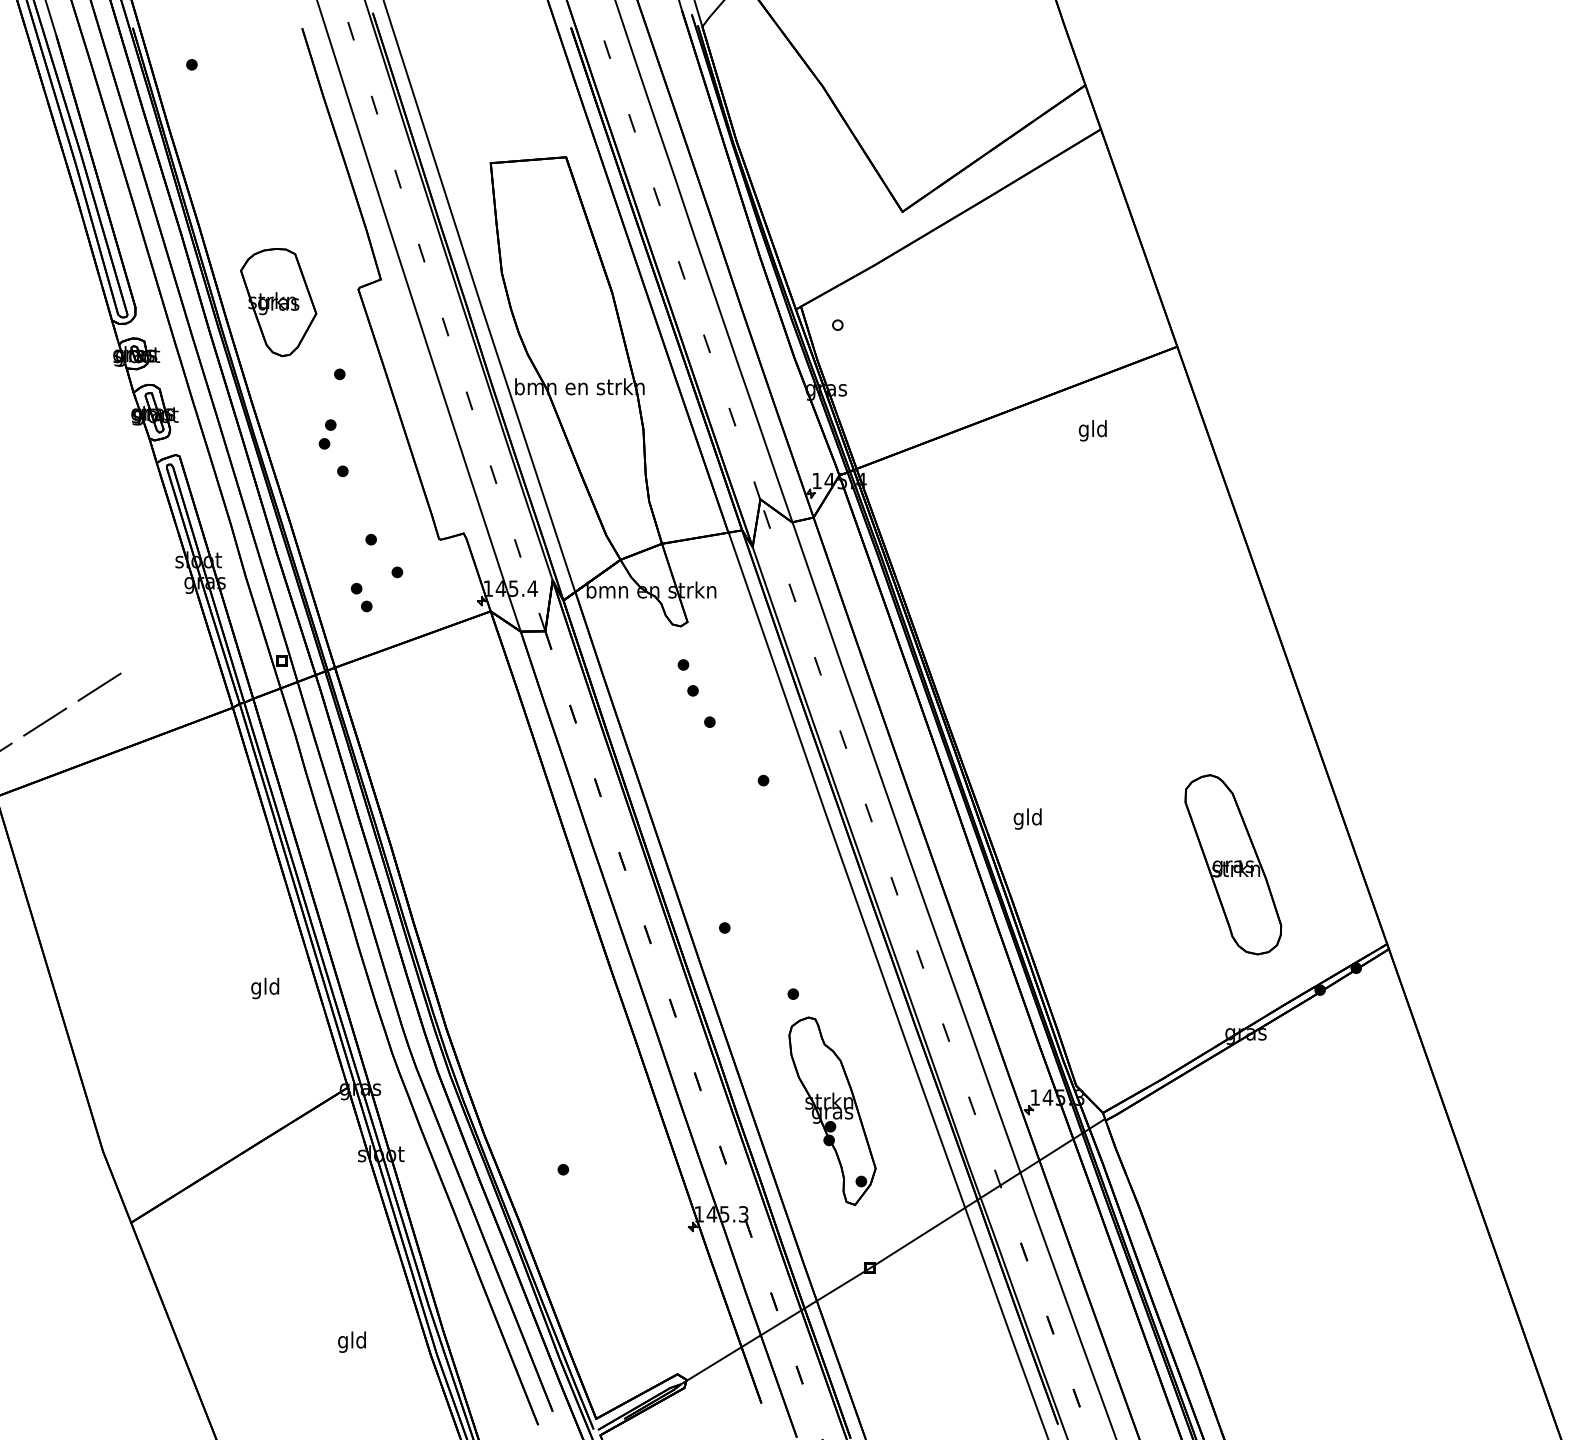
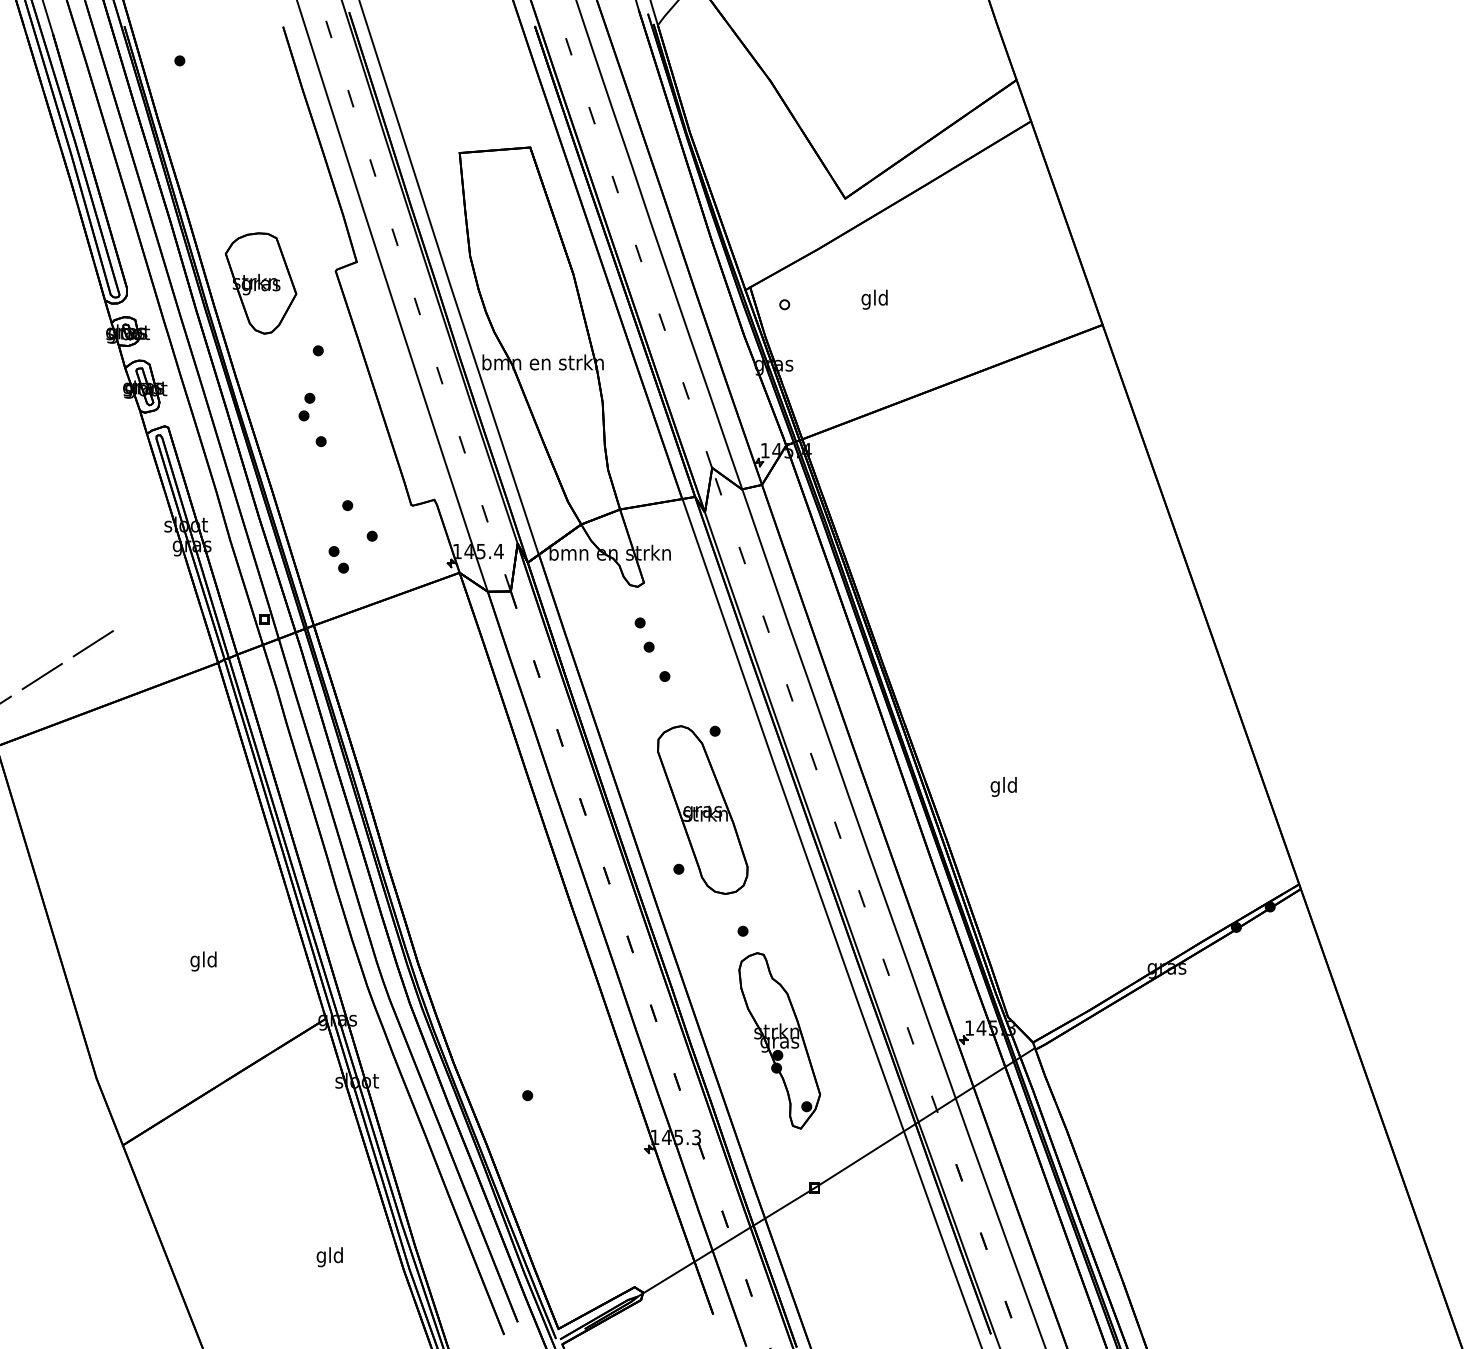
text: (1092, 430) -> (874, 299), moved
text: (1027, 818) -> (1003, 786), moved
part: (1233, 864) -> (702, 809), moved
text: (265, 988) -> (203, 961), moved

